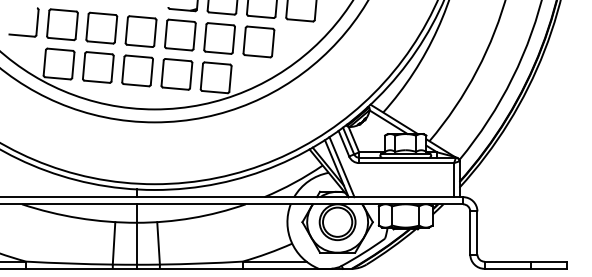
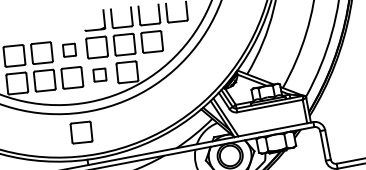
part: (140, 31) -> (69, 50), size x0.6
part: (176, 74) -> (99, 75), size x0.6
part: (135, 149) -> (81, 132), added

